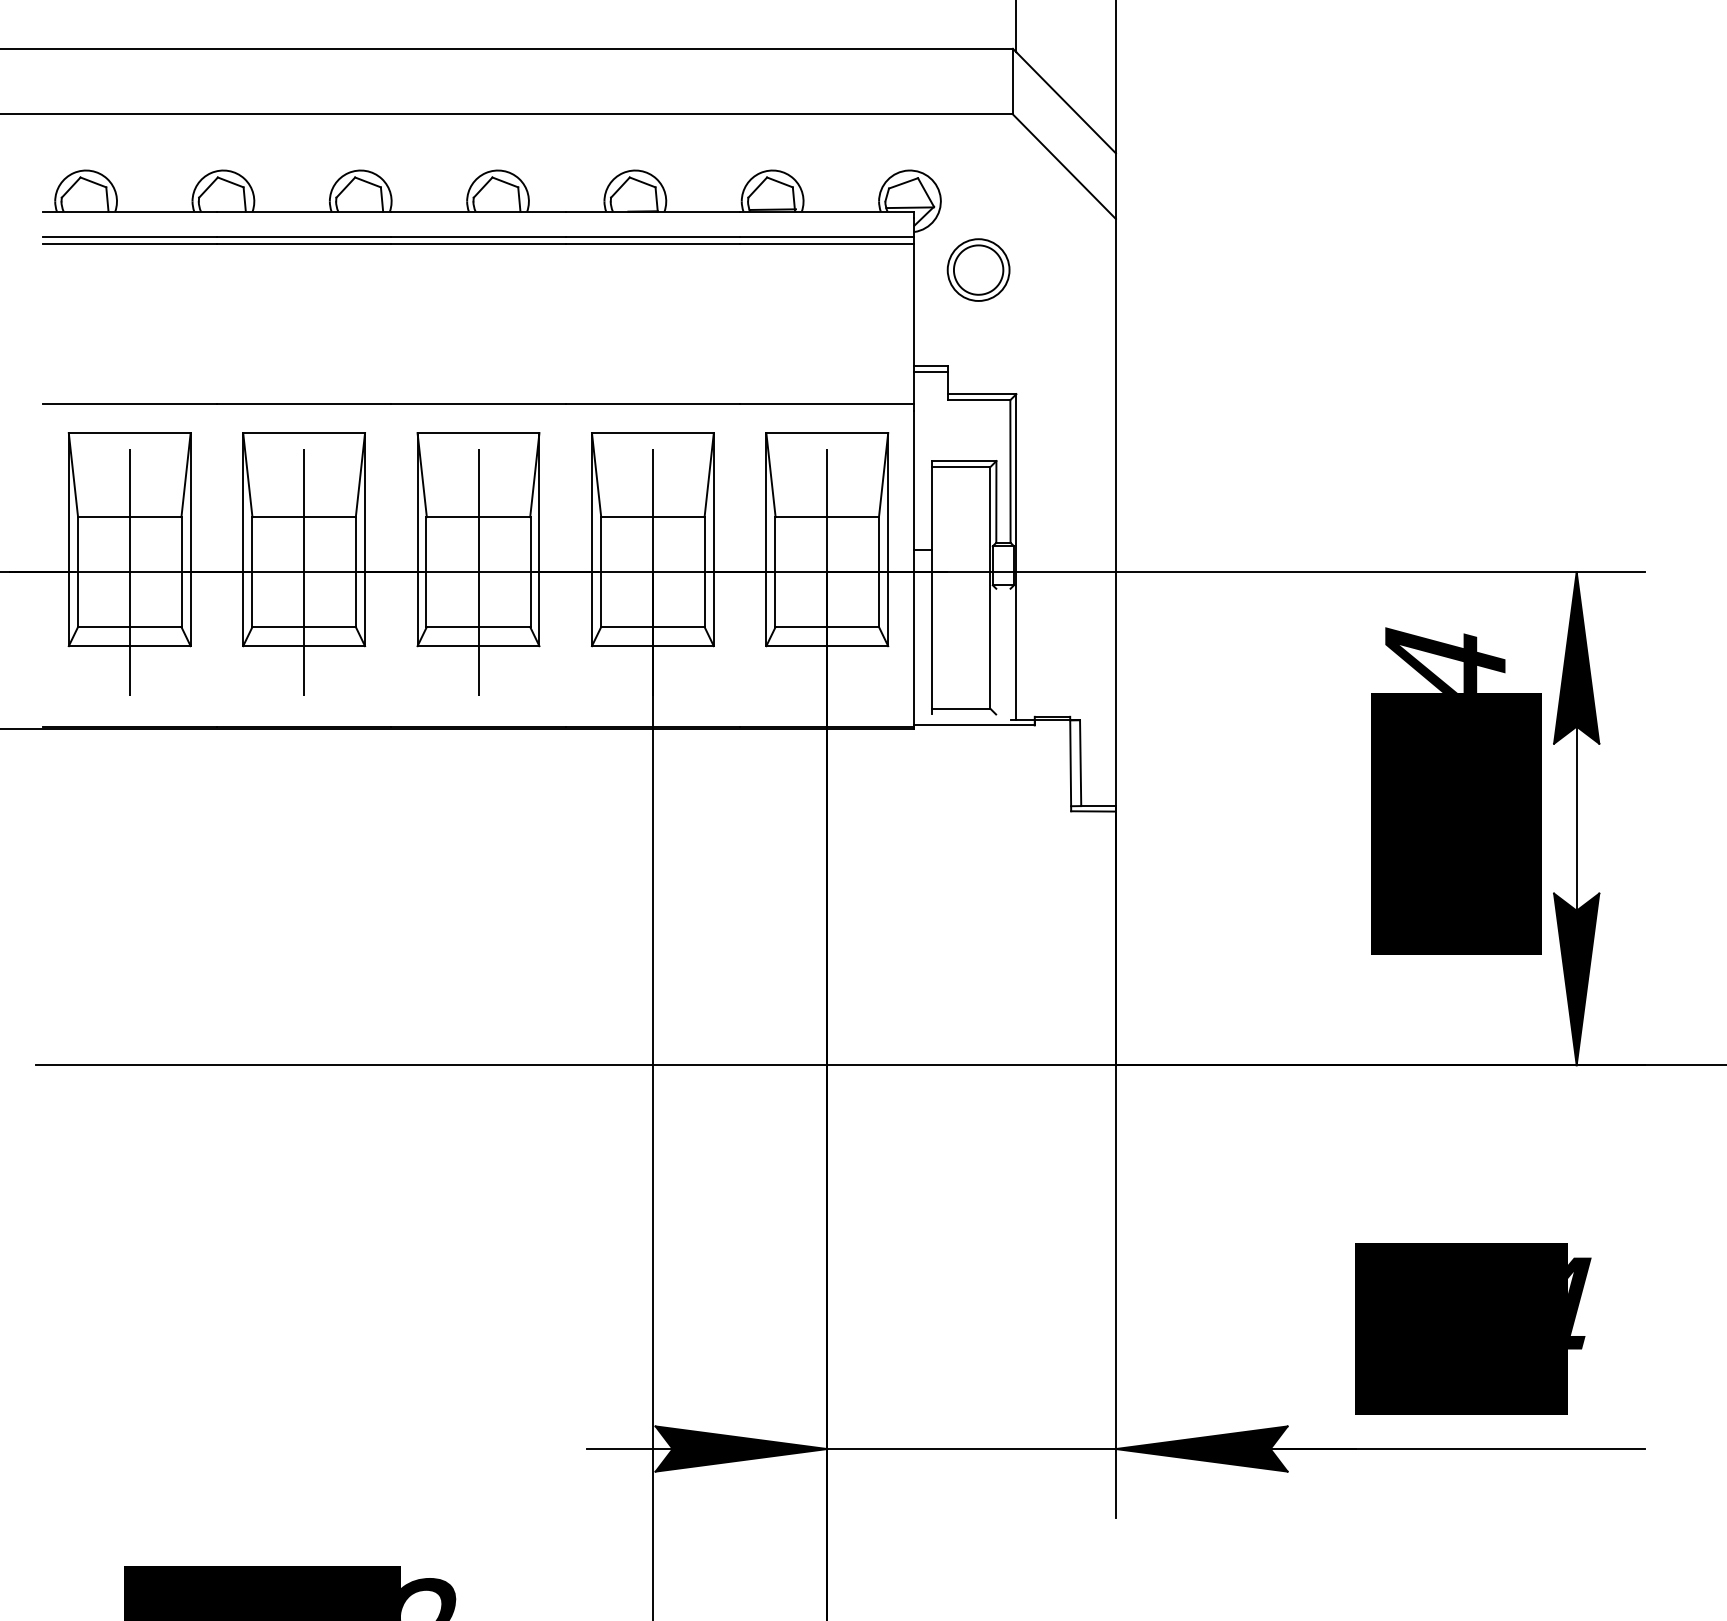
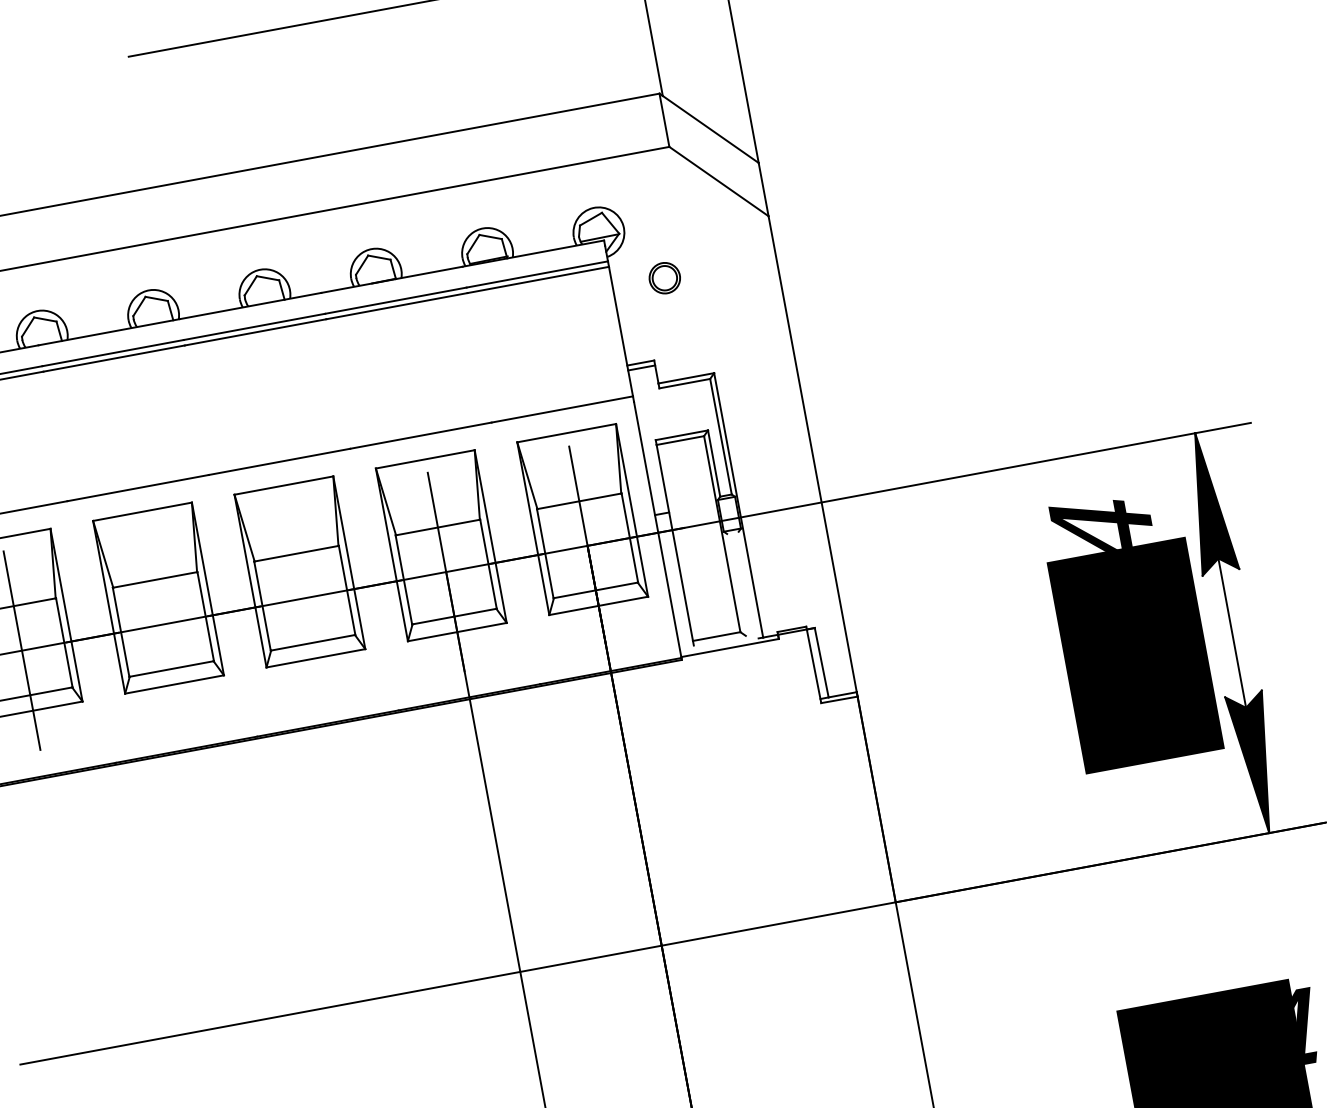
part: (978, 269) -> (664, 277), size x0.6
line: (304, 571) -> (163, 623), removed
line: (478, 571) -> (304, 597), removed

